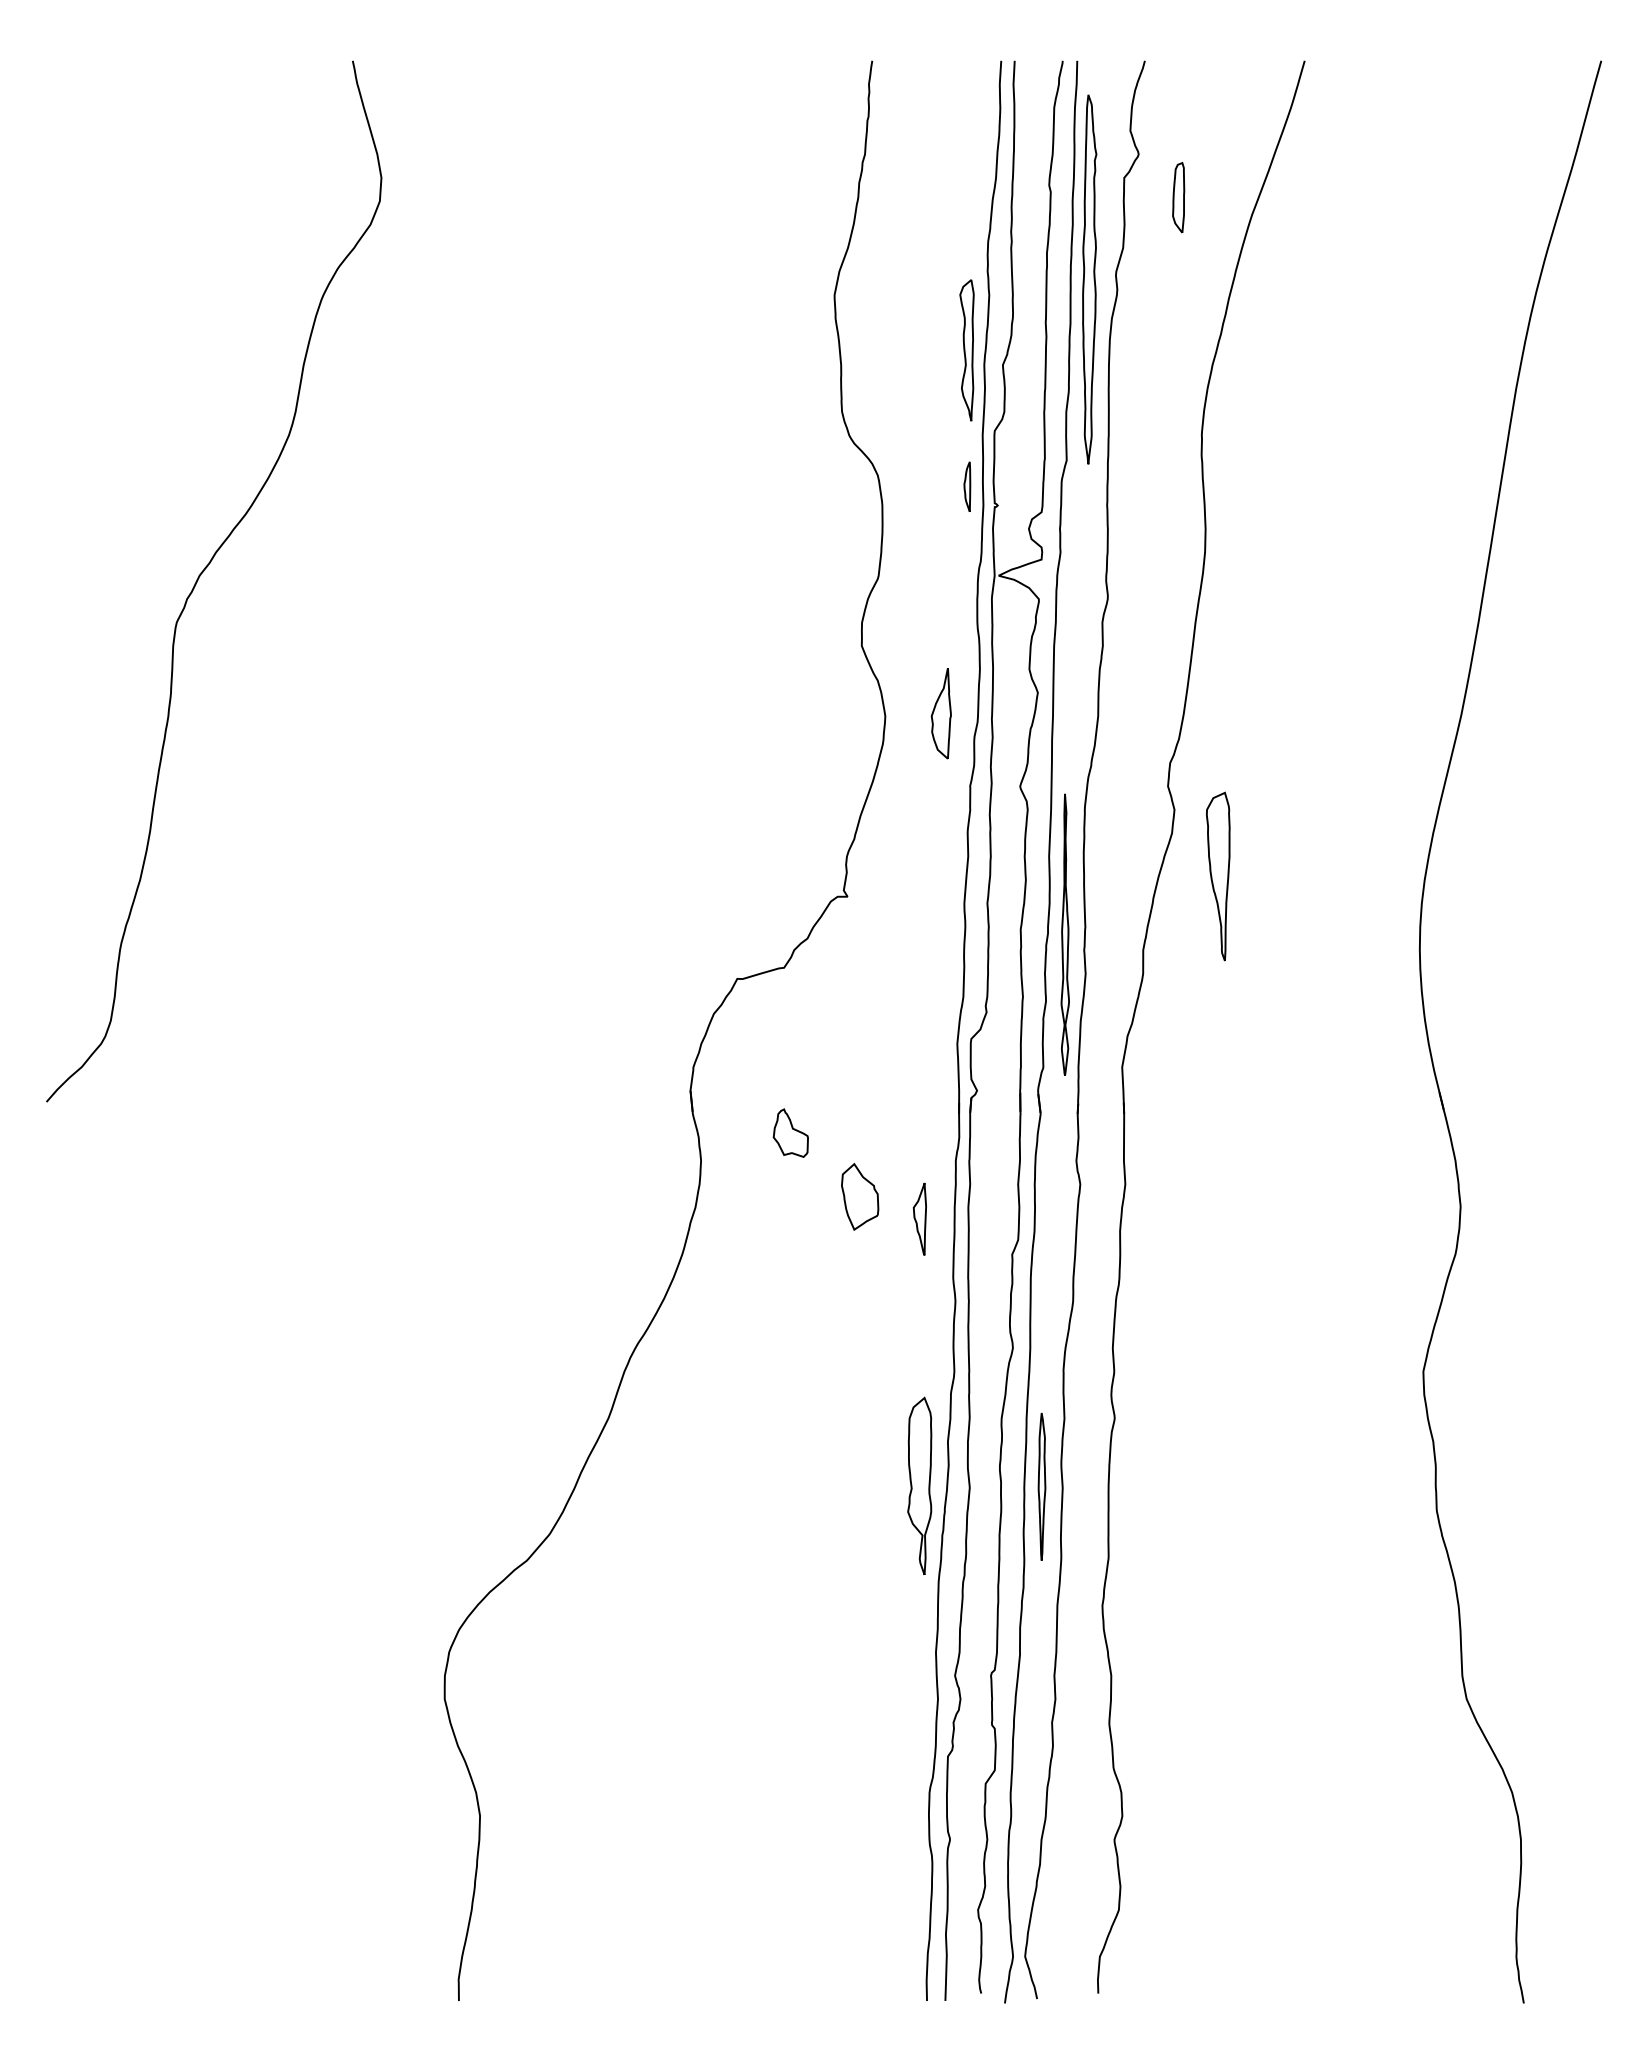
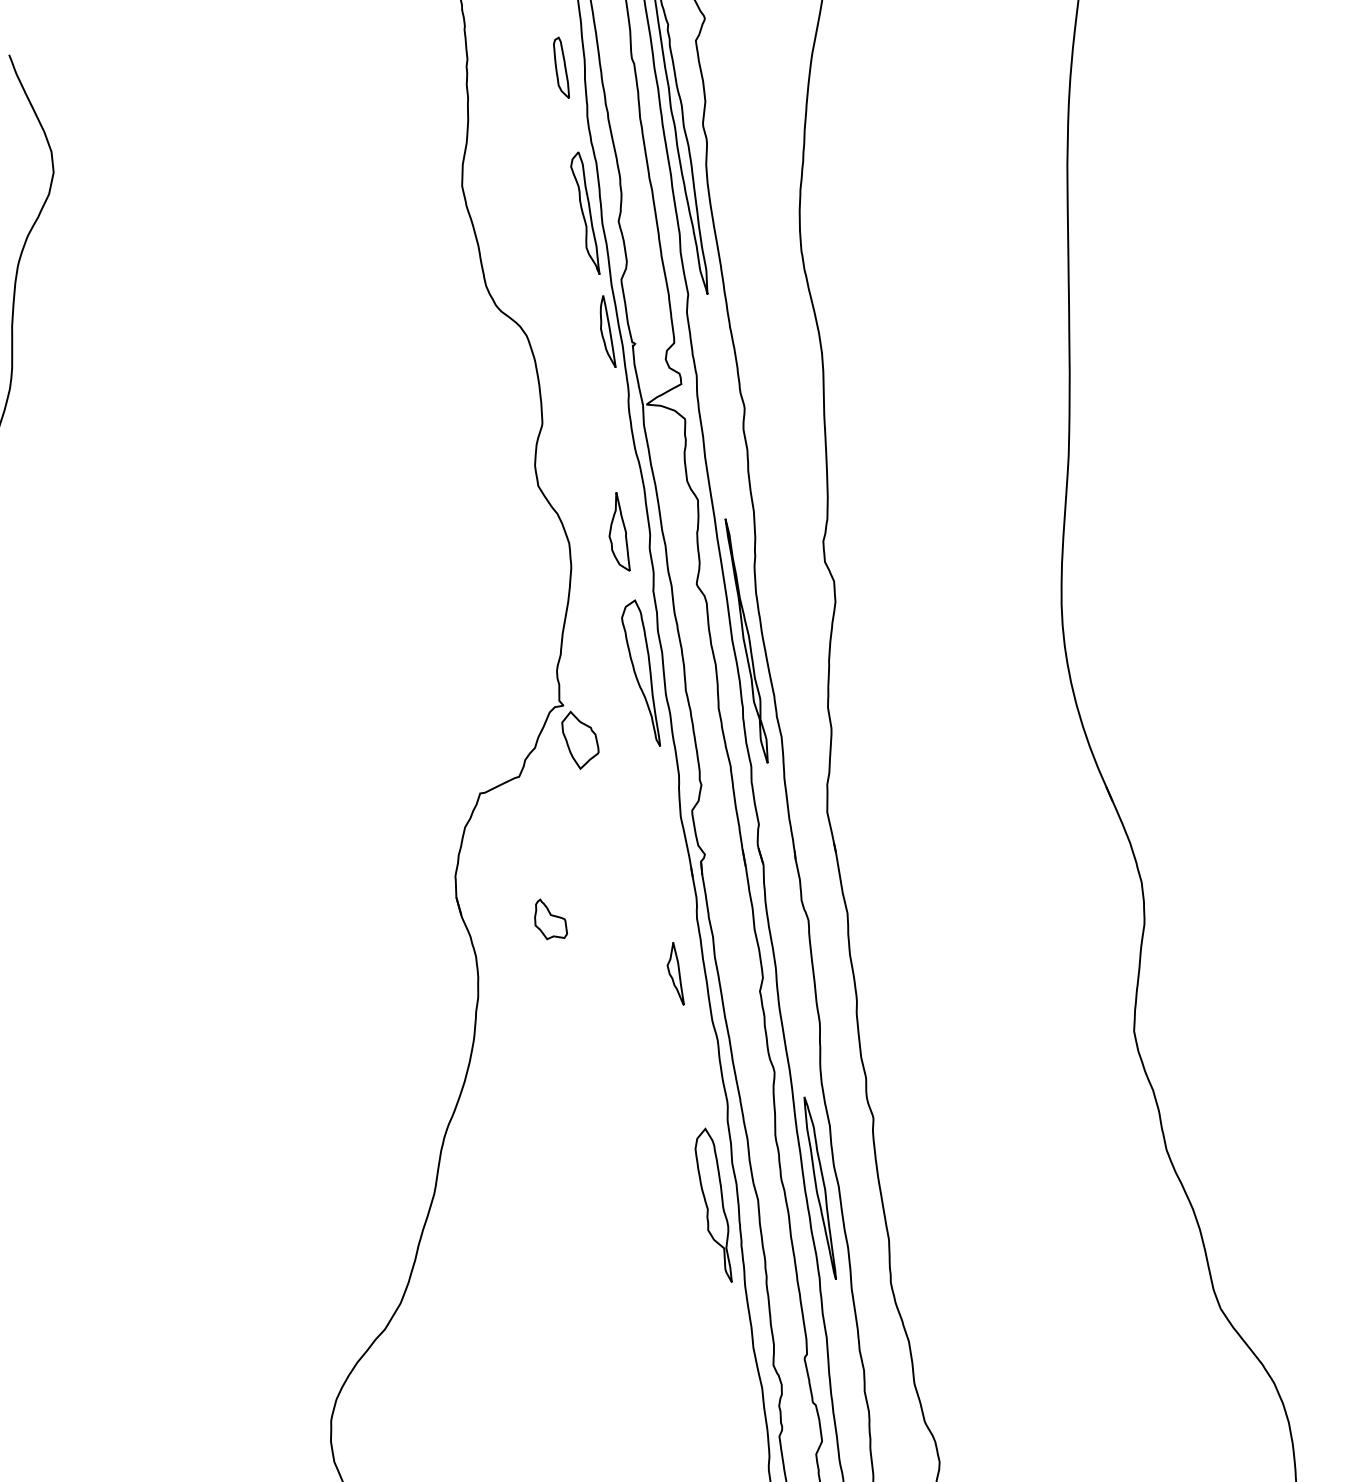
part: (1178, 197) -> (560, 68), moved
part: (967, 486) -> (606, 331), size x1.67
part: (1218, 876) -> (641, 674), moved
part: (1064, 934) -> (746, 640), moved
part: (860, 1196) -> (580, 739), moved
part: (1041, 1486) -> (820, 1188), size x1.43

